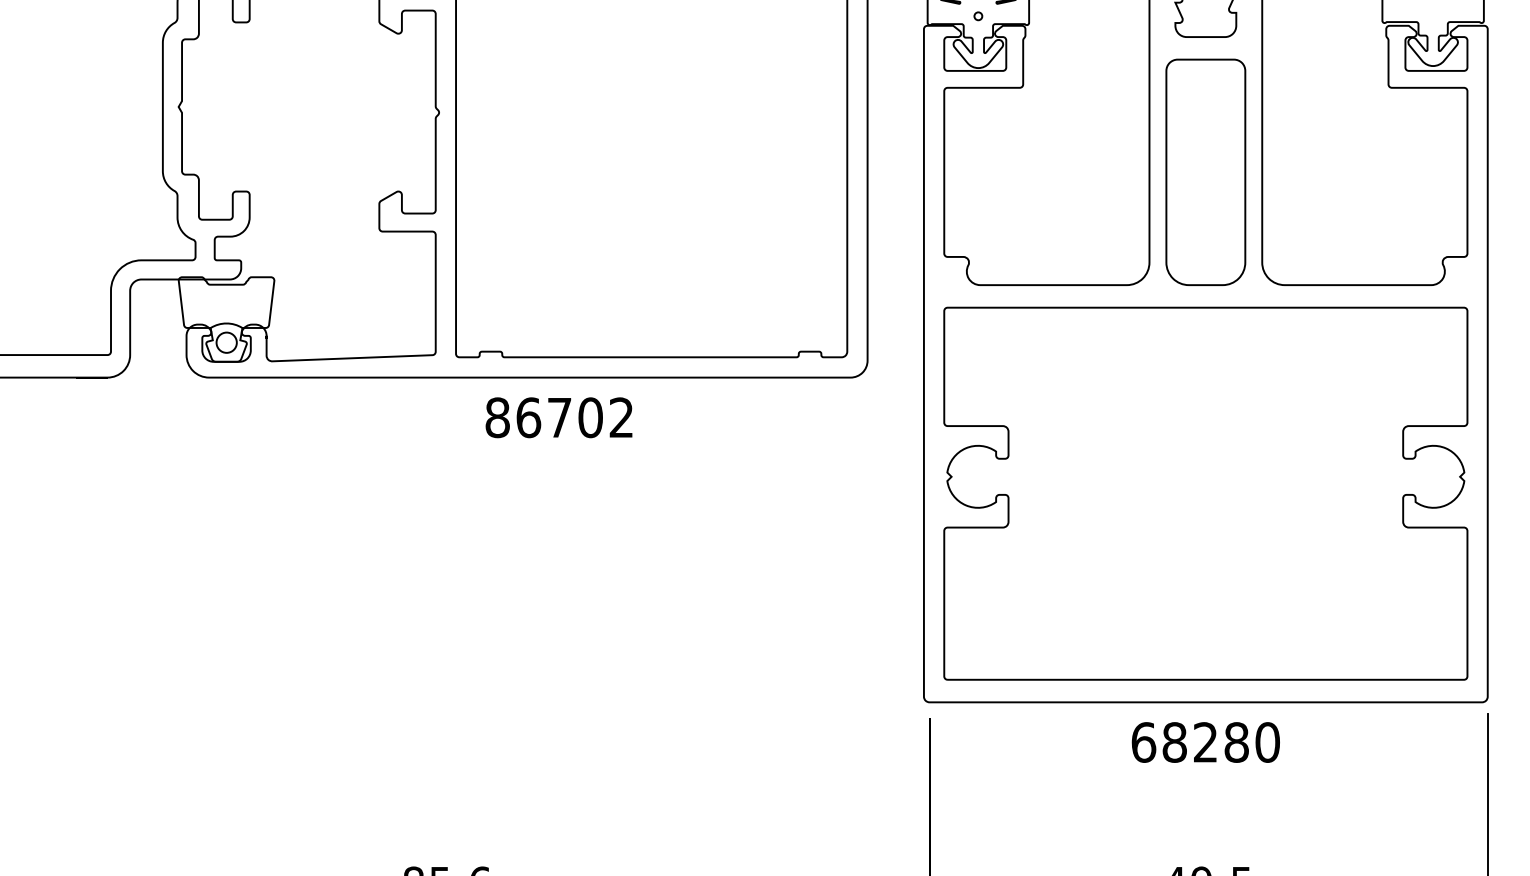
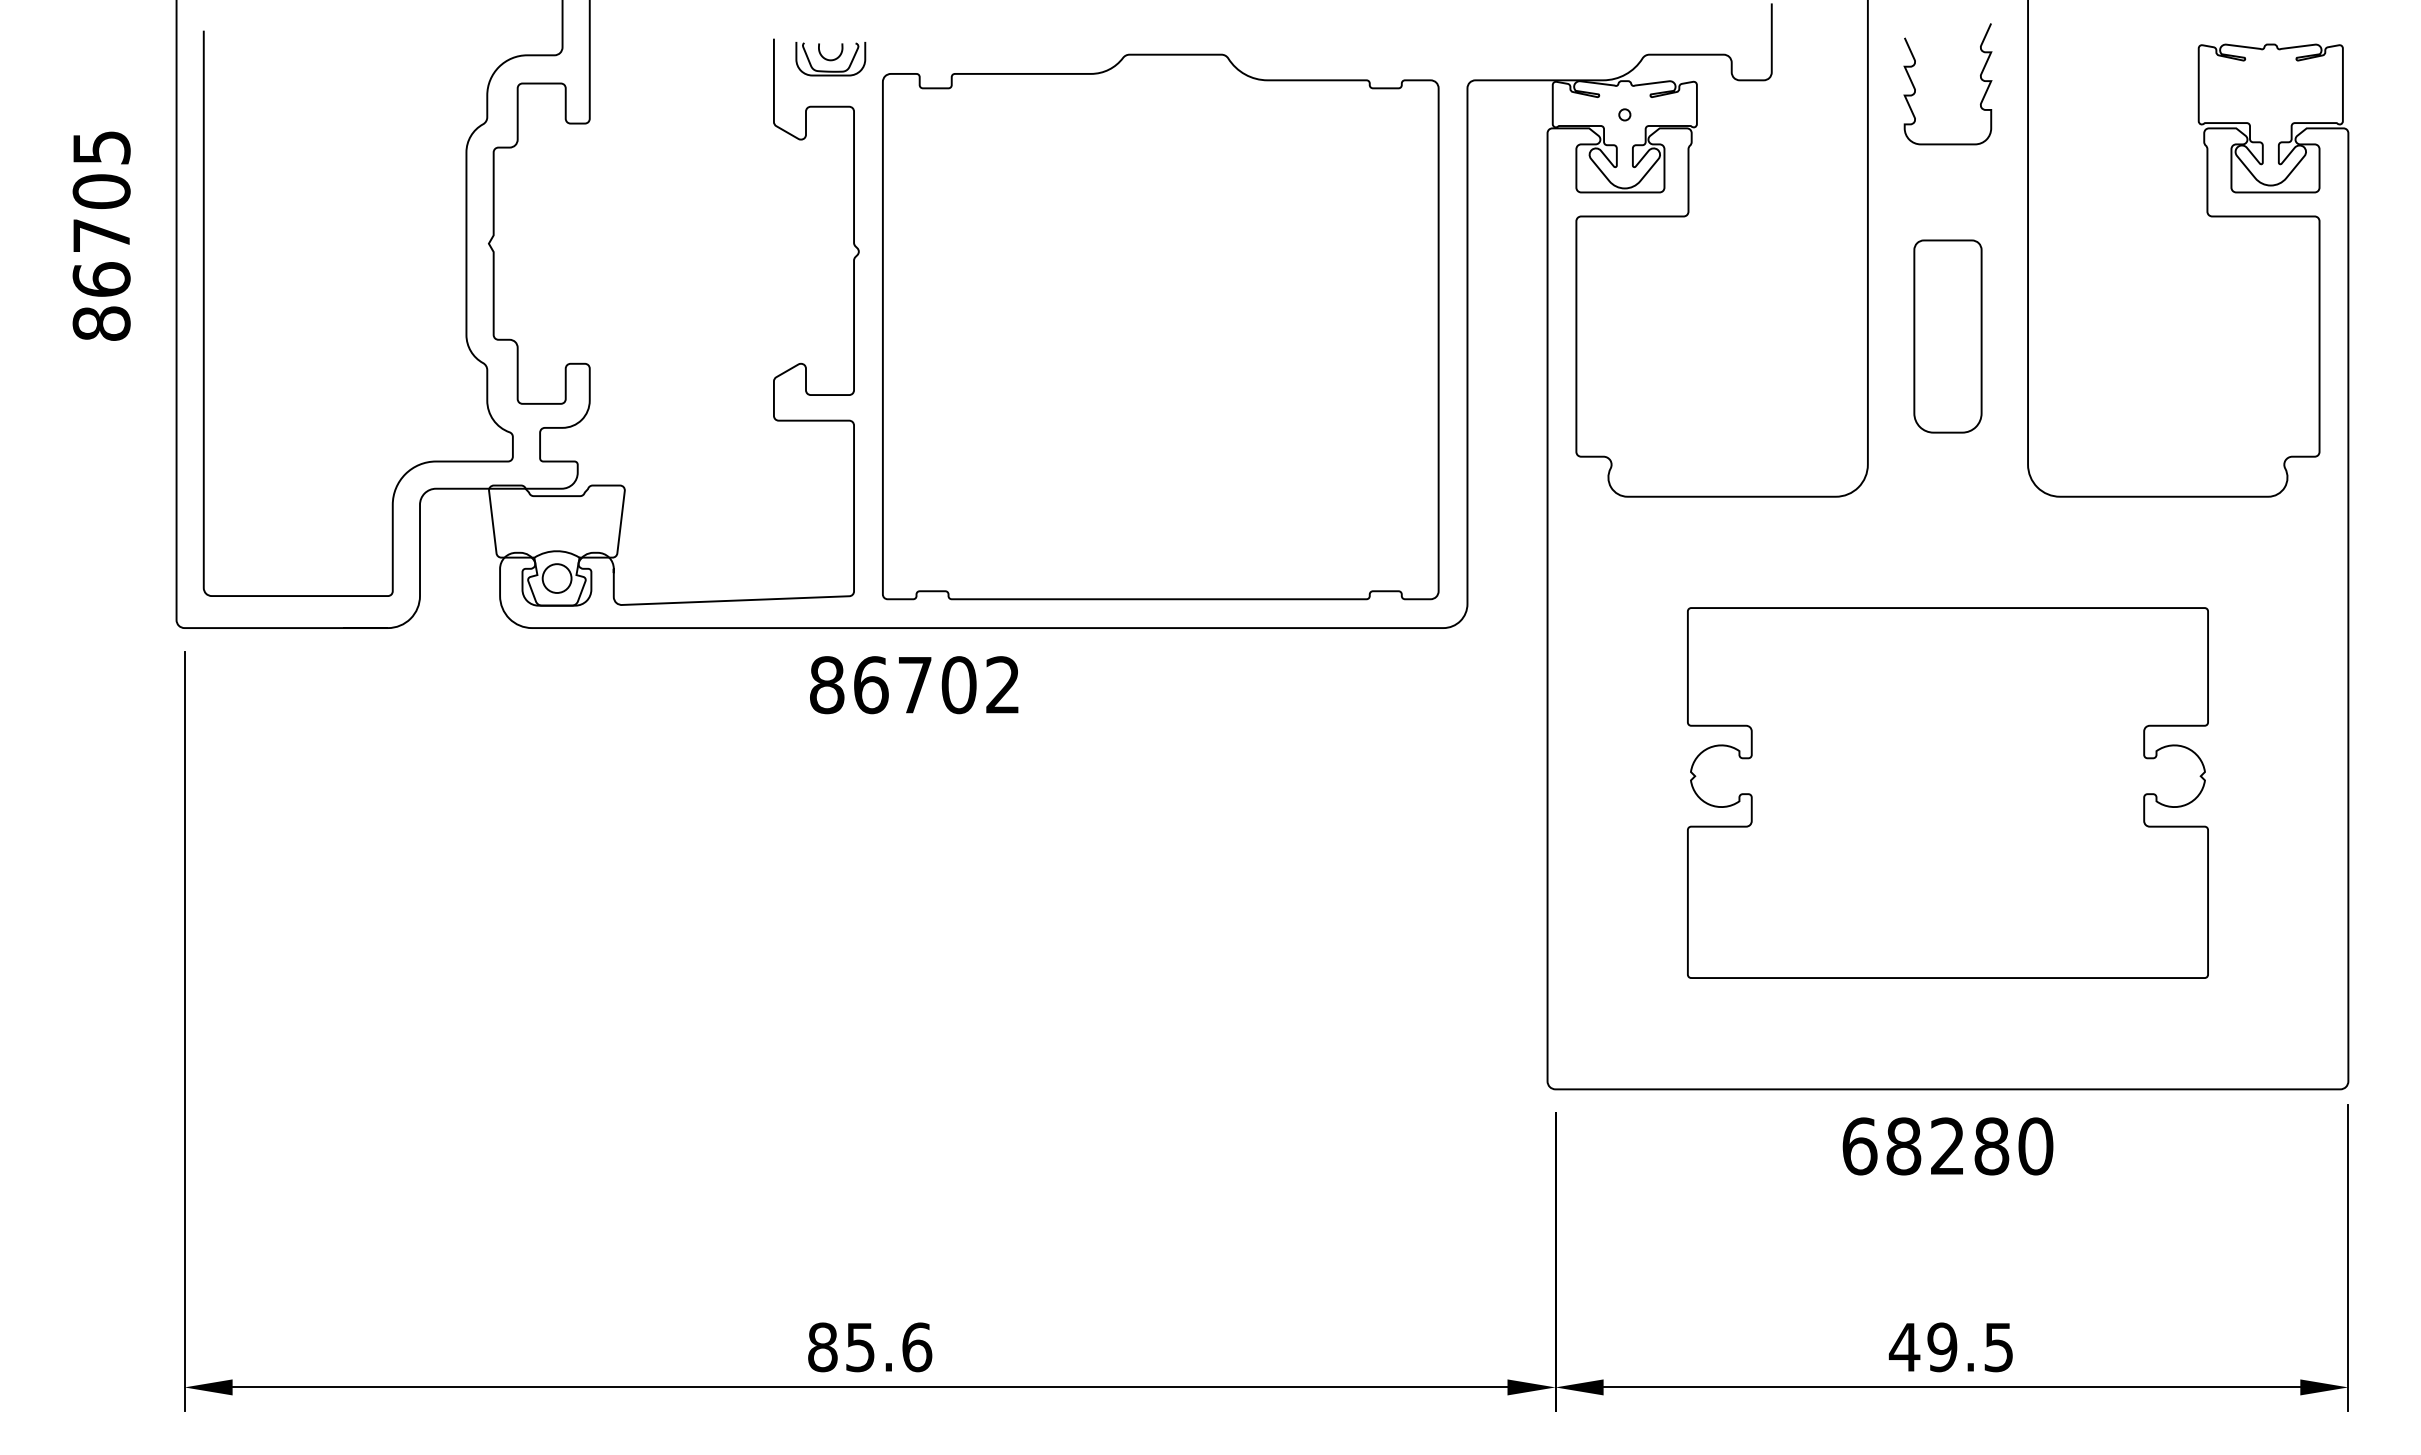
part: (1205, 172) -> (1947, 336), size x0.6
text: (559, 418) -> (914, 685), moved
part: (1205, 493) -> (1947, 792), size x0.7

